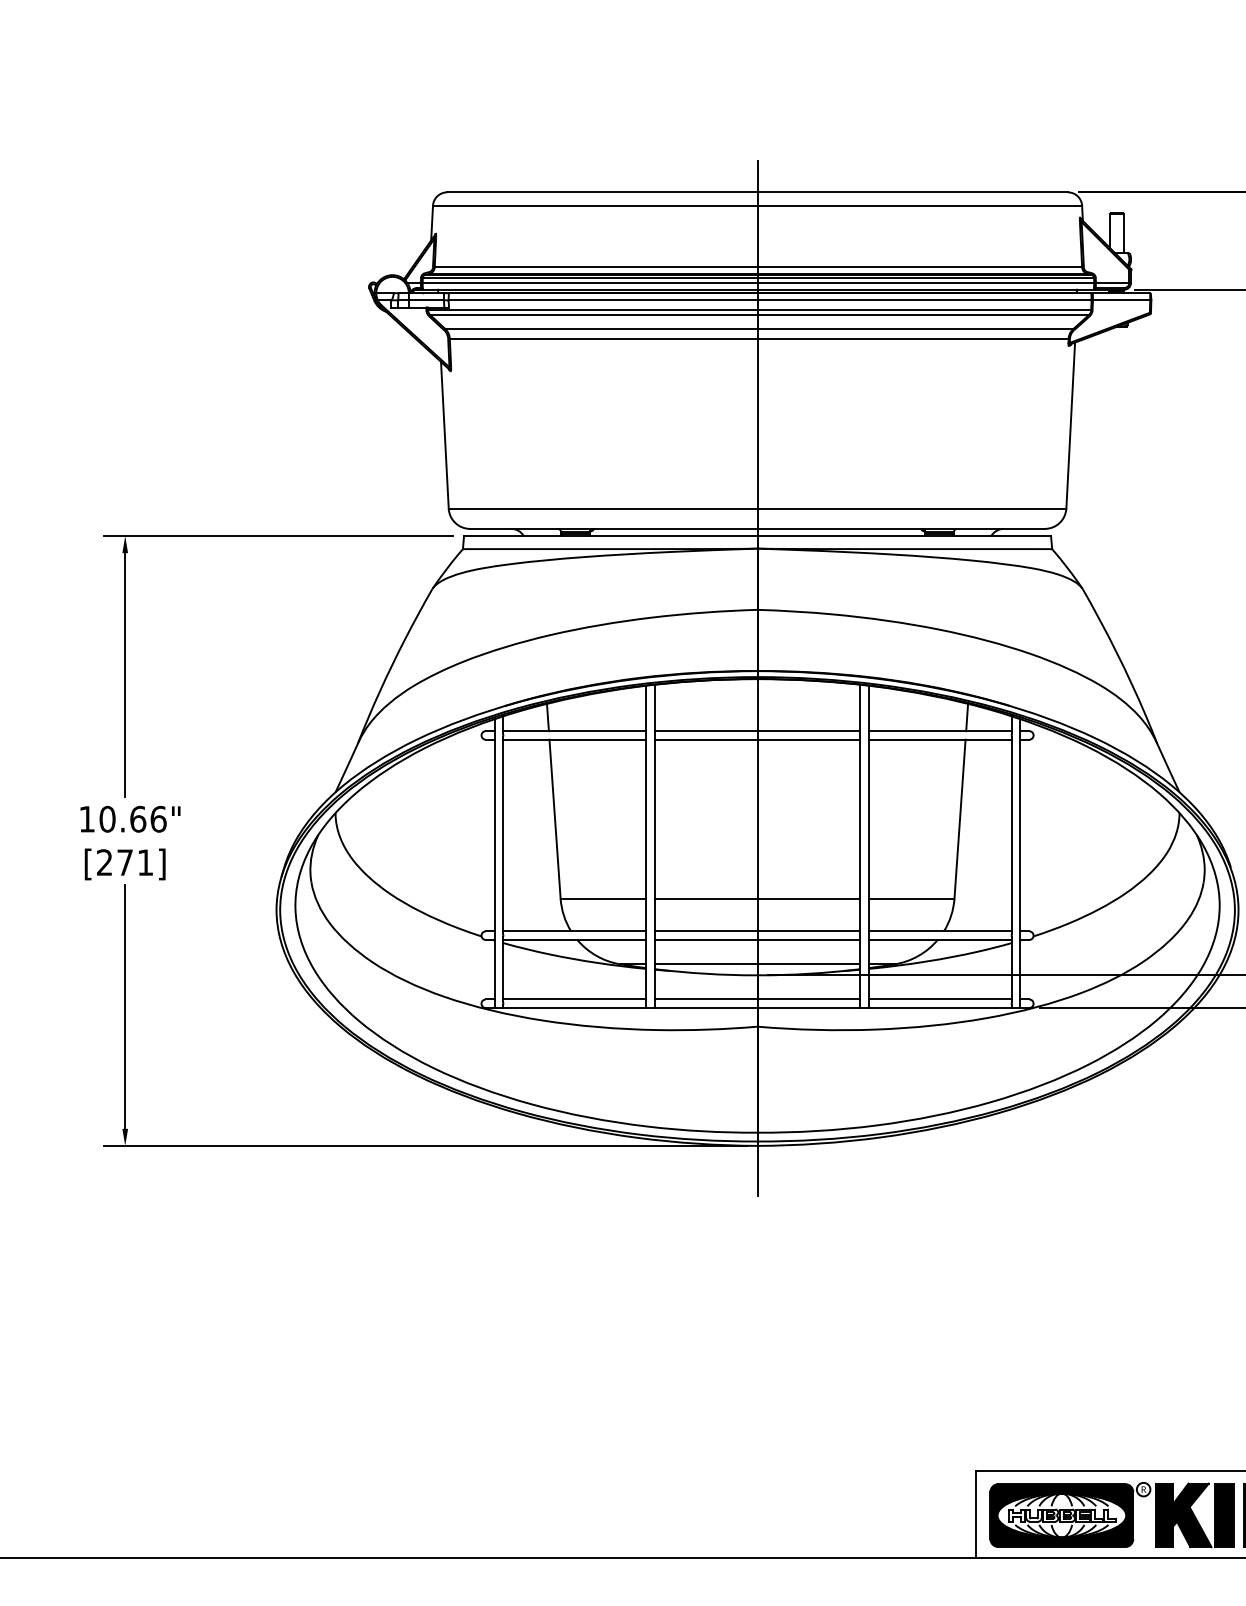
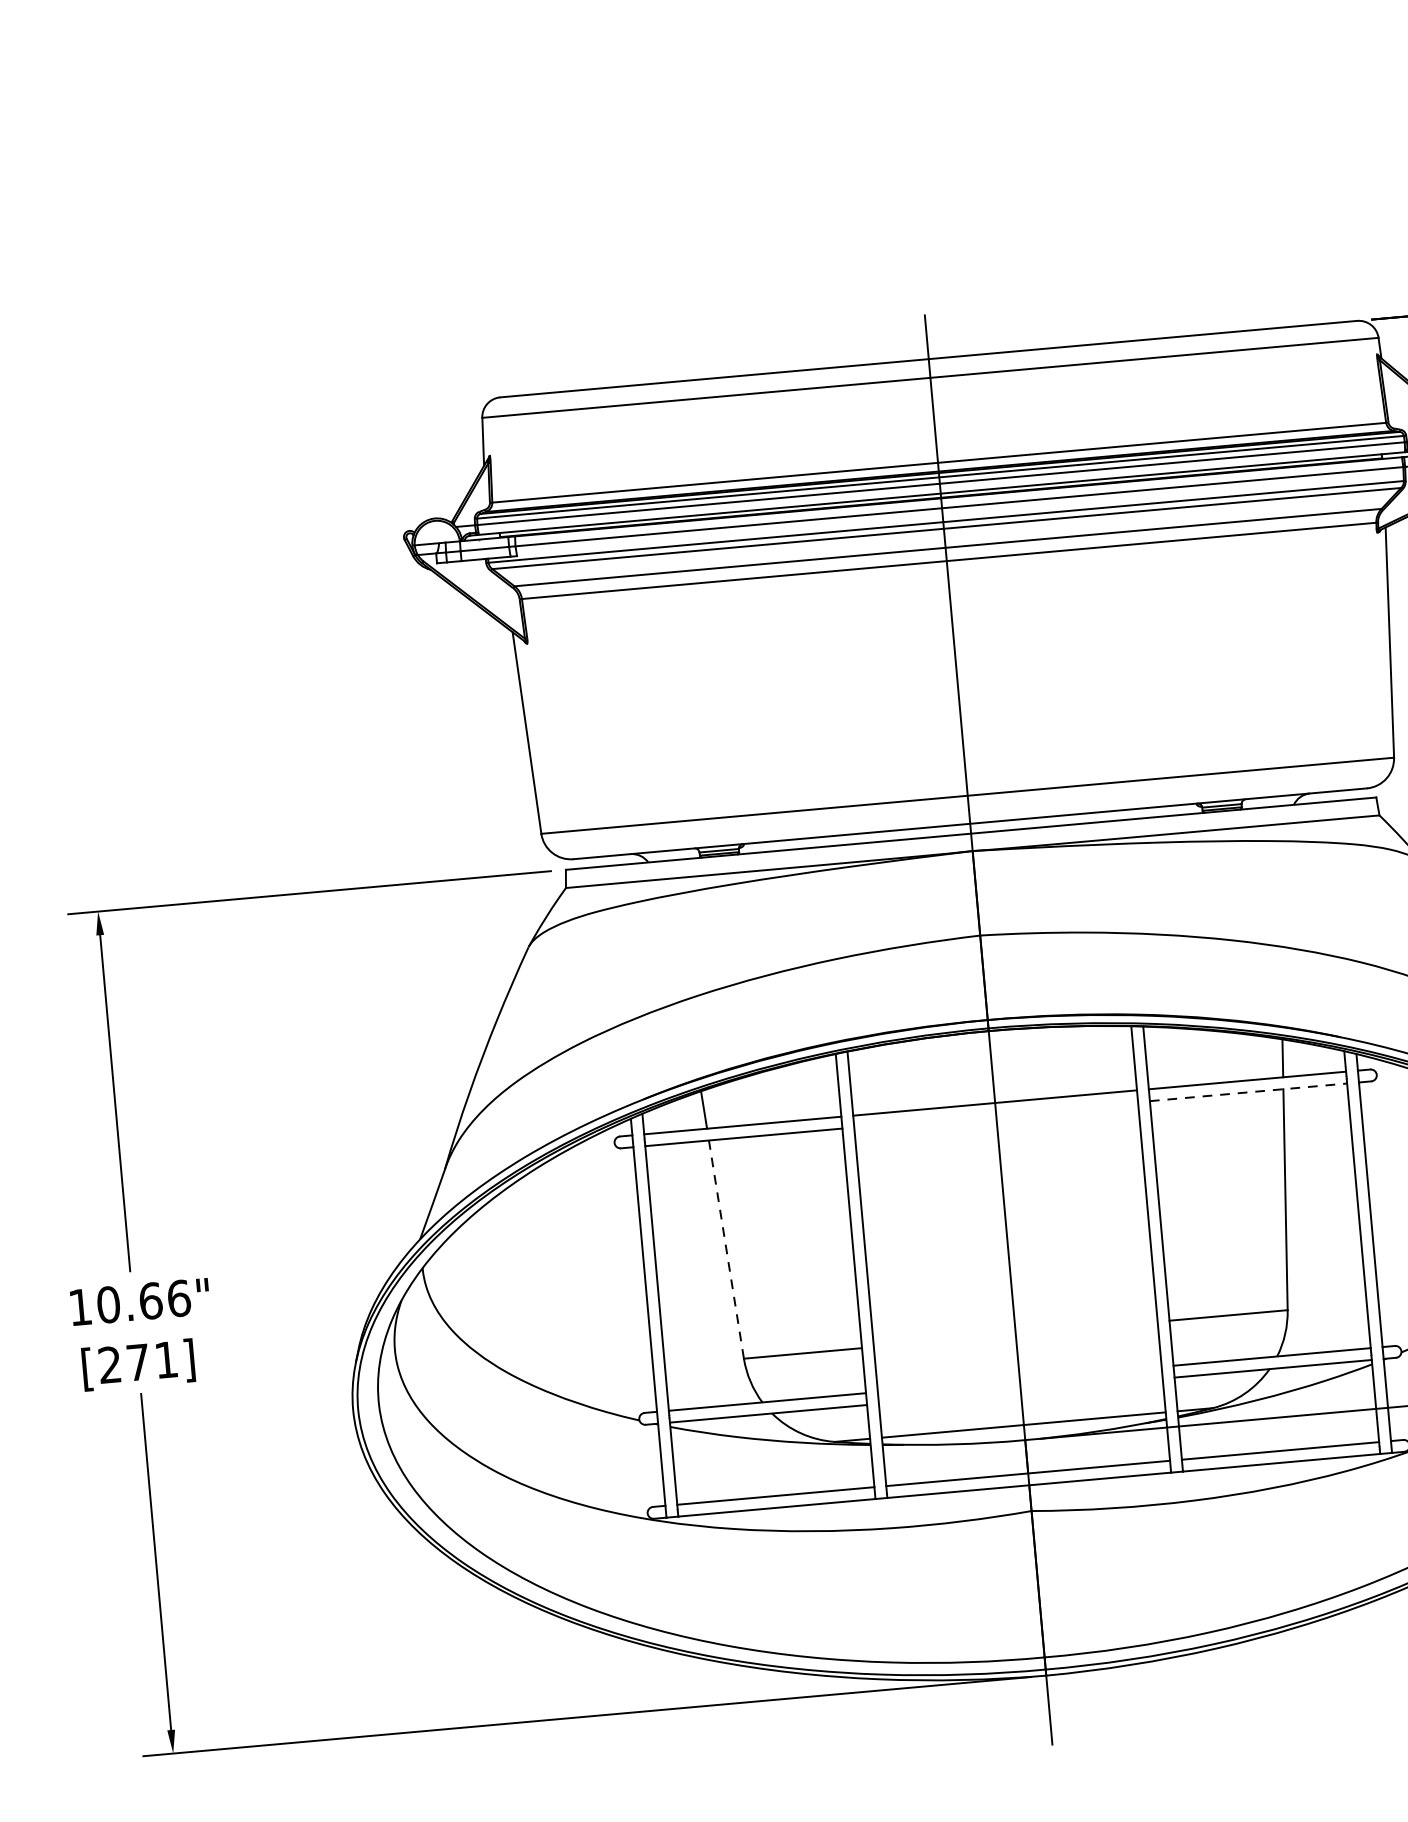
line: (757, 739) -> (996, 1114), removed
line: (940, 739) -> (1248, 1092), solid -> dashed
line: (555, 819) -> (727, 1249), solid -> dashed
line: (757, 898) -> (1015, 1334), removed
line: (757, 931) -> (1019, 1379), removed
line: (757, 939) -> (1020, 1390), removed

